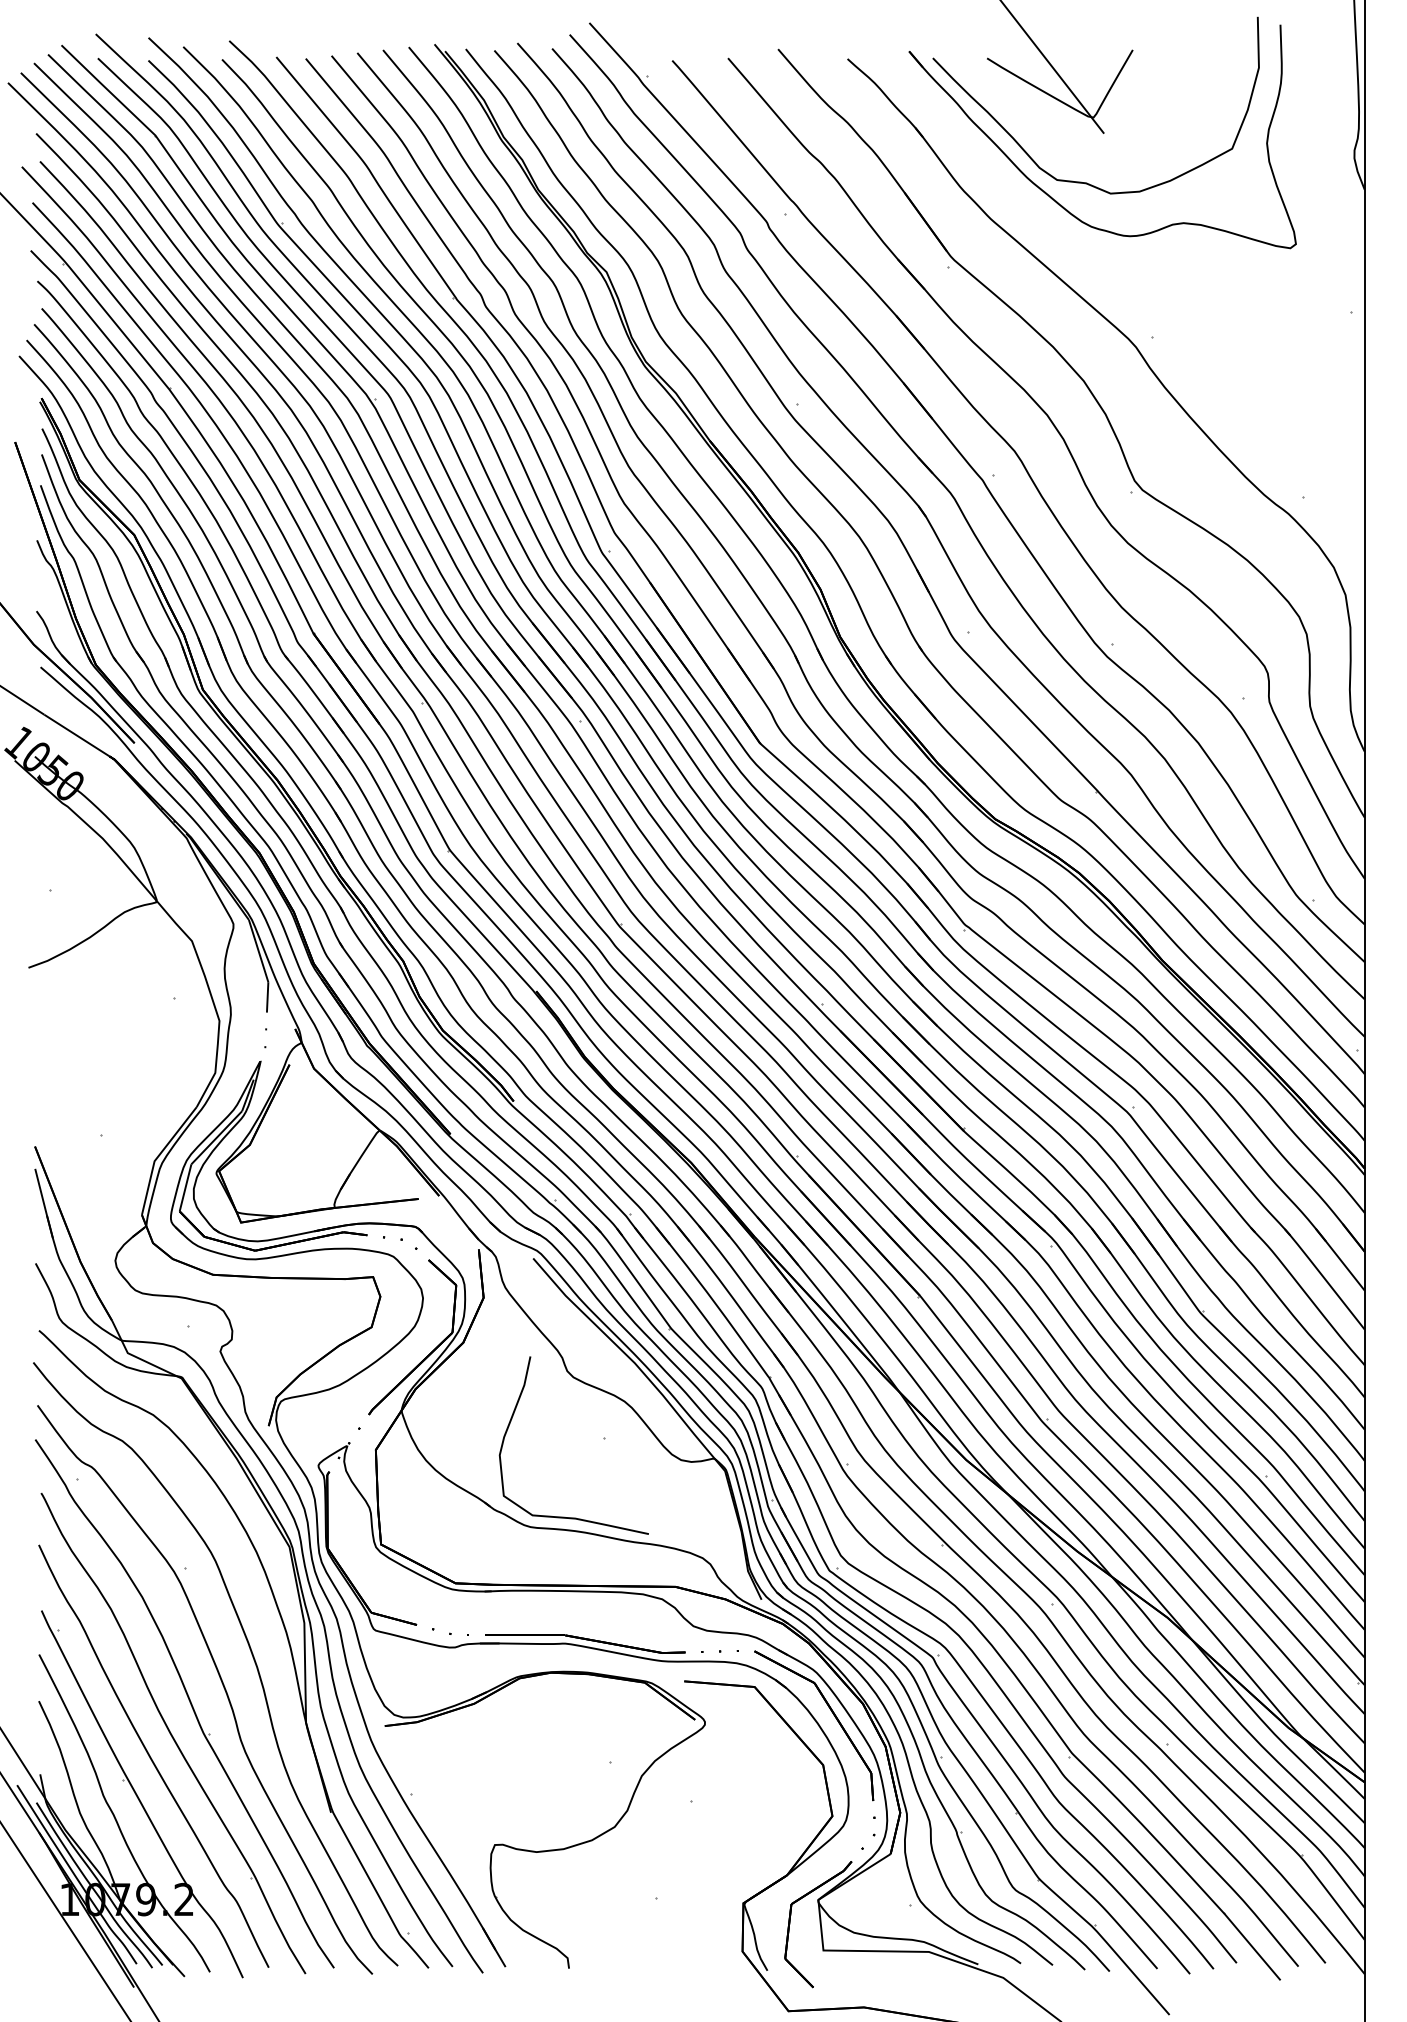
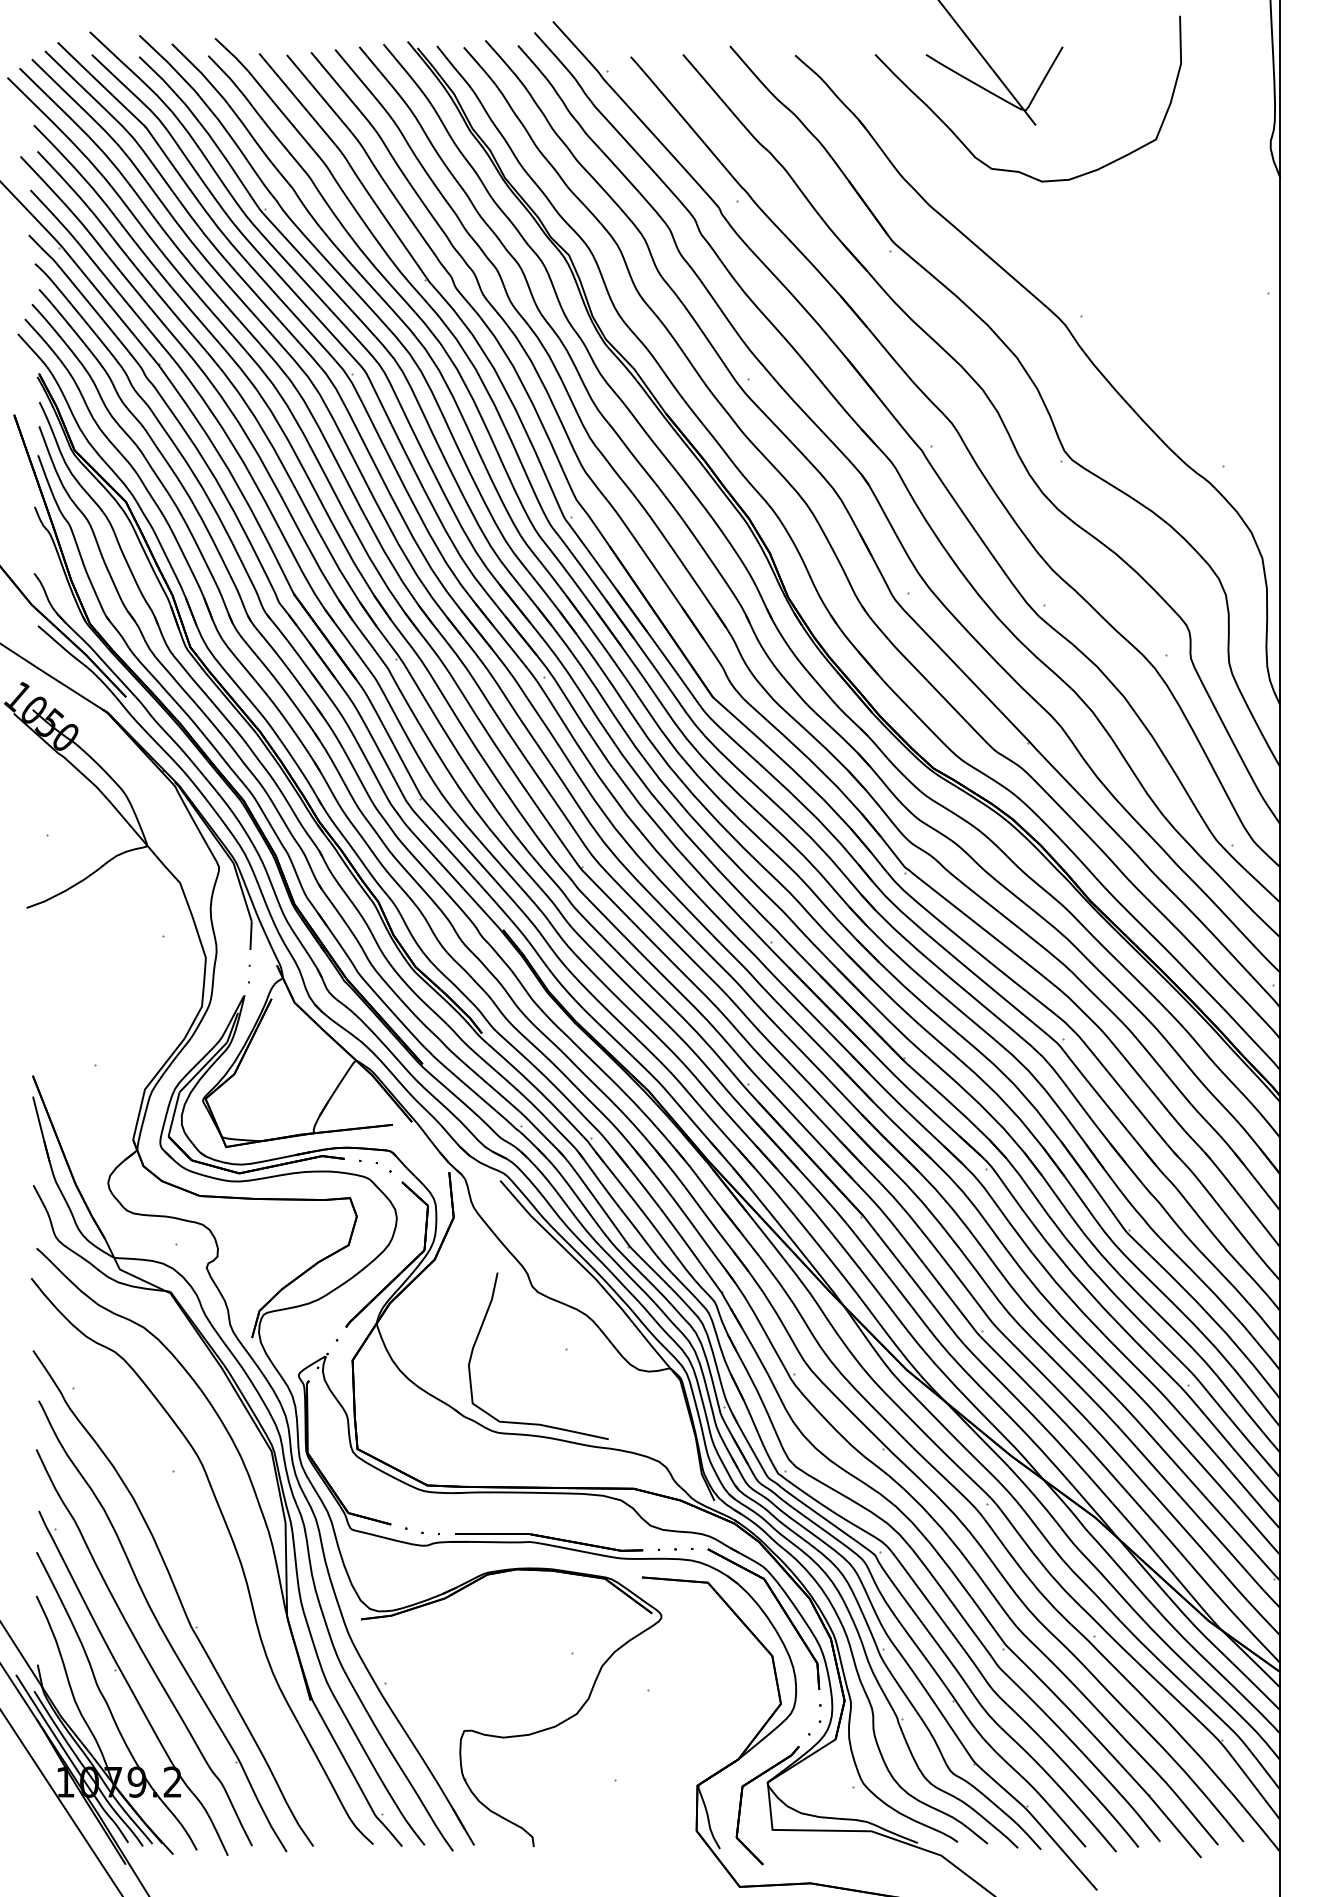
part: (1050, 195) -> (985, 183), removed
curve: (221, 1683) -> (207, 1579), removed

